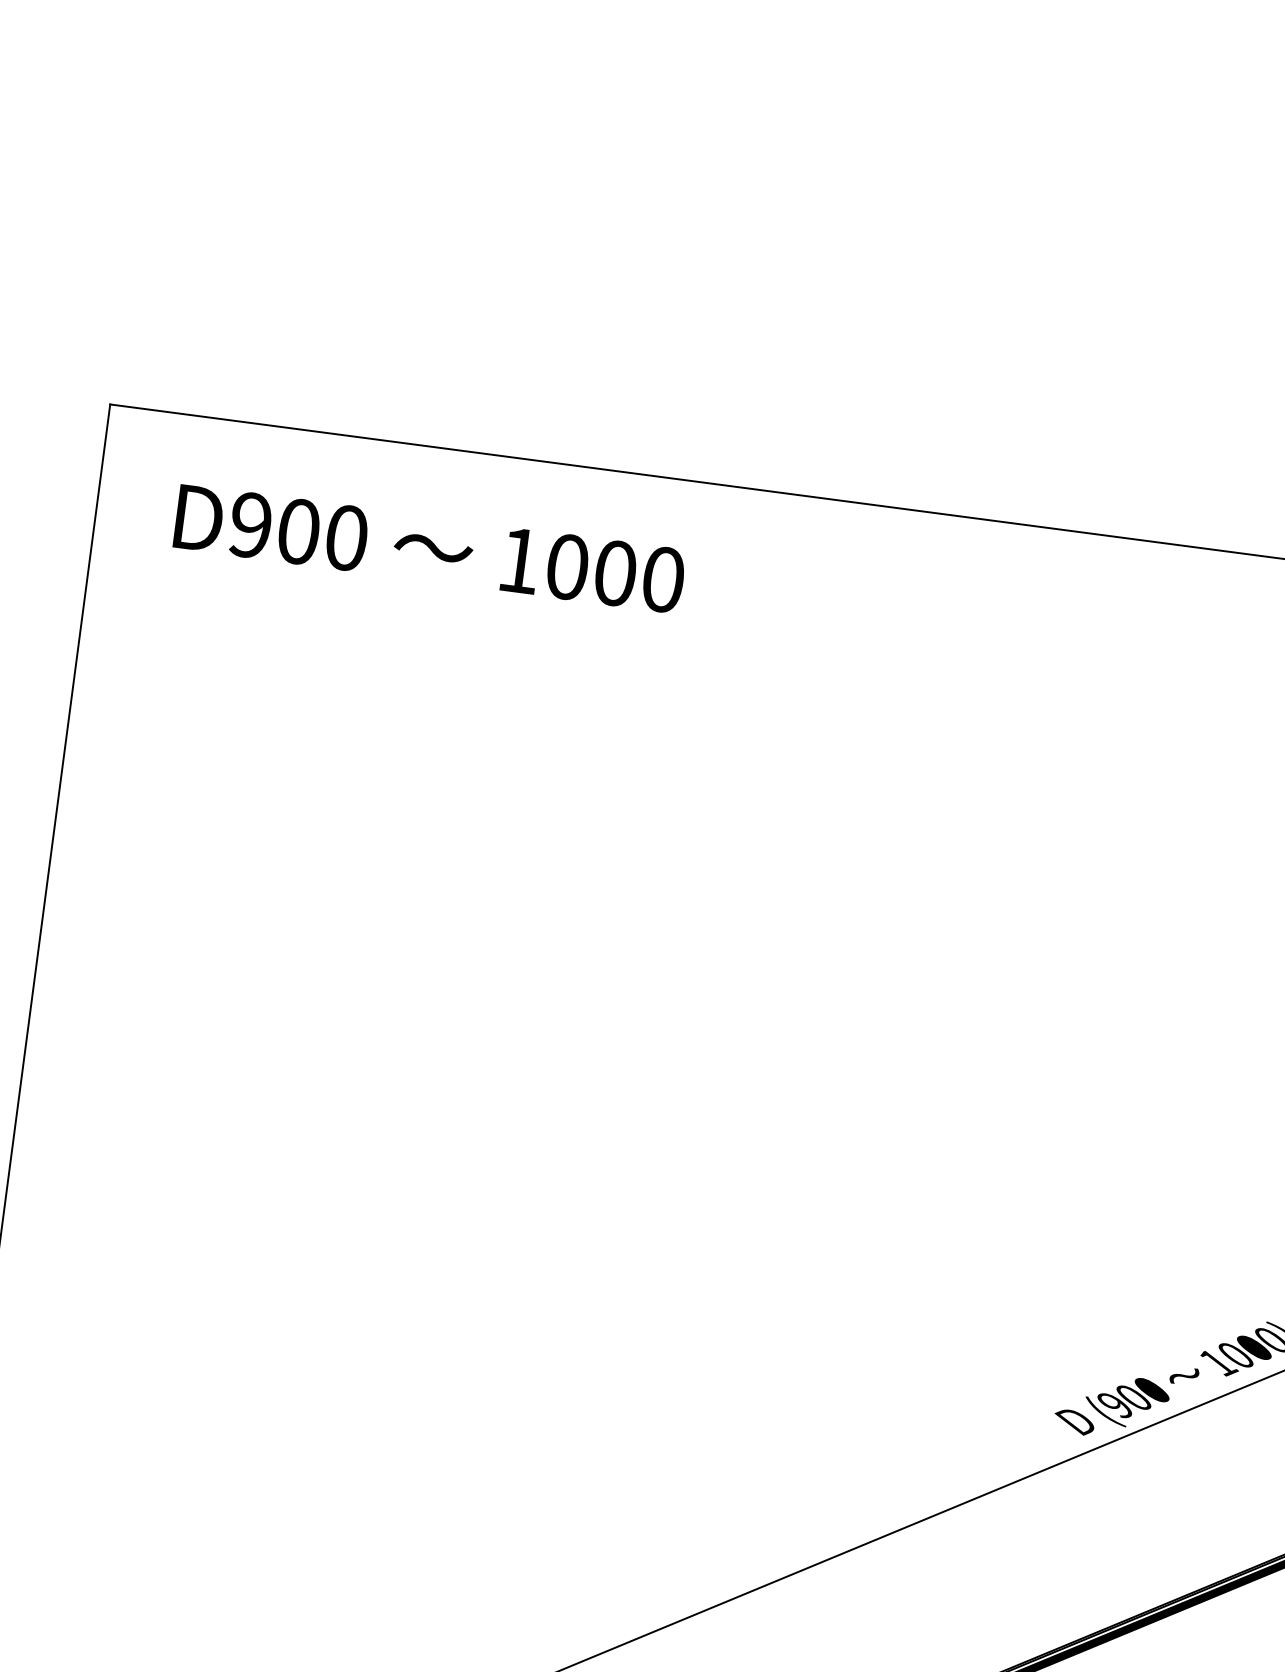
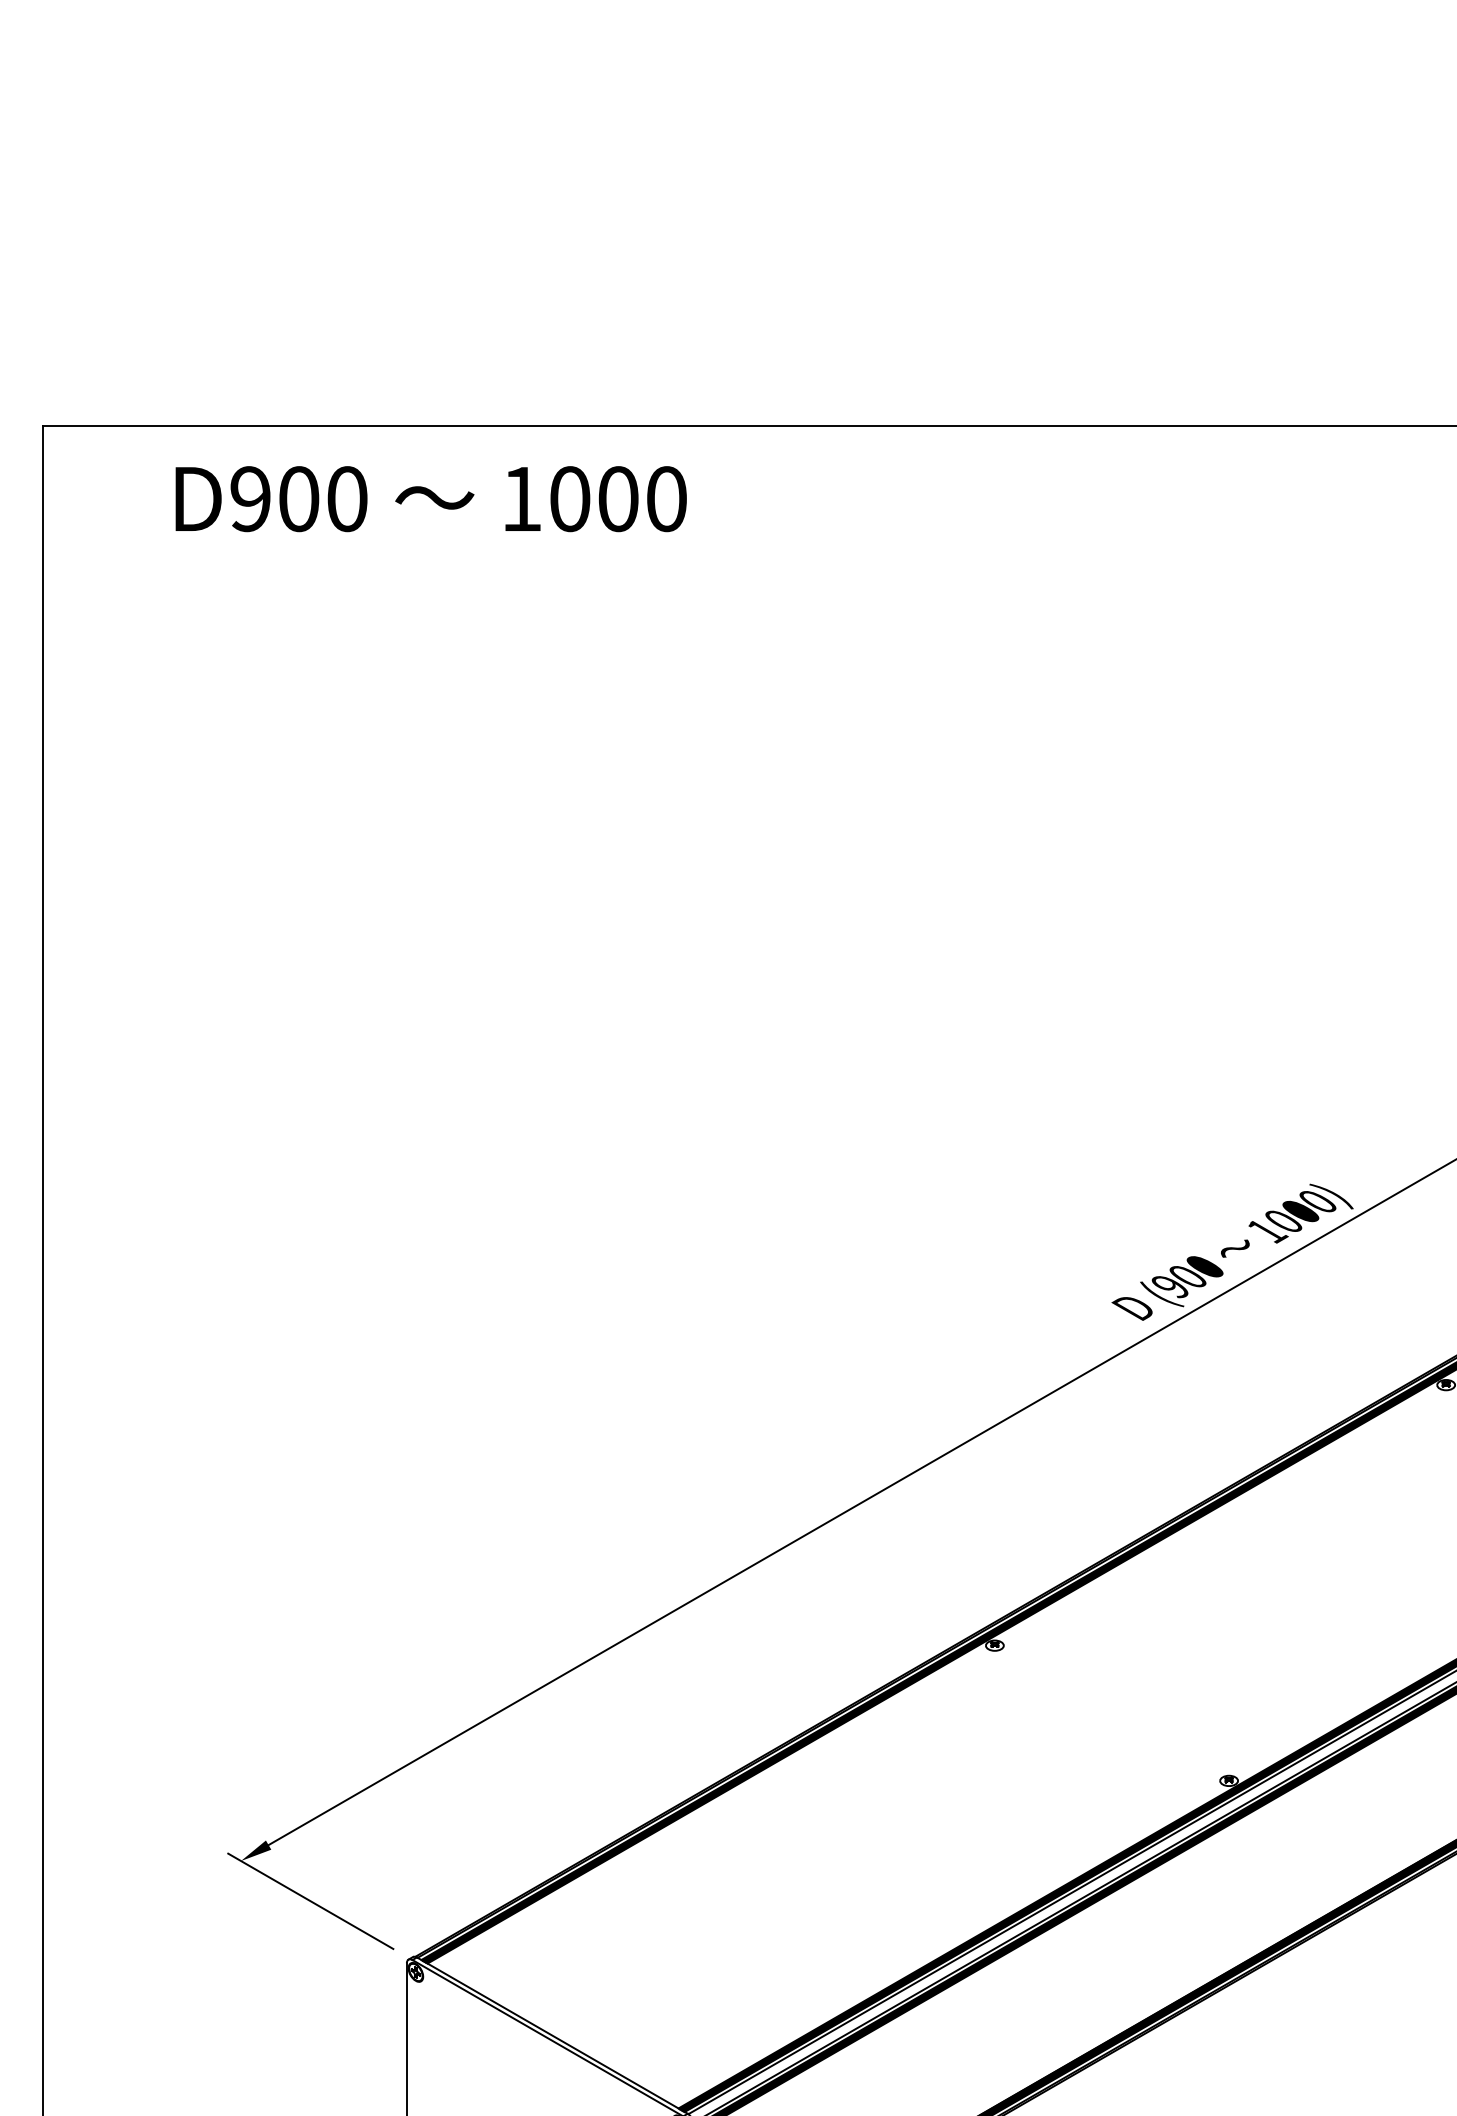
text: (429, 549) -> (430, 499), moved

